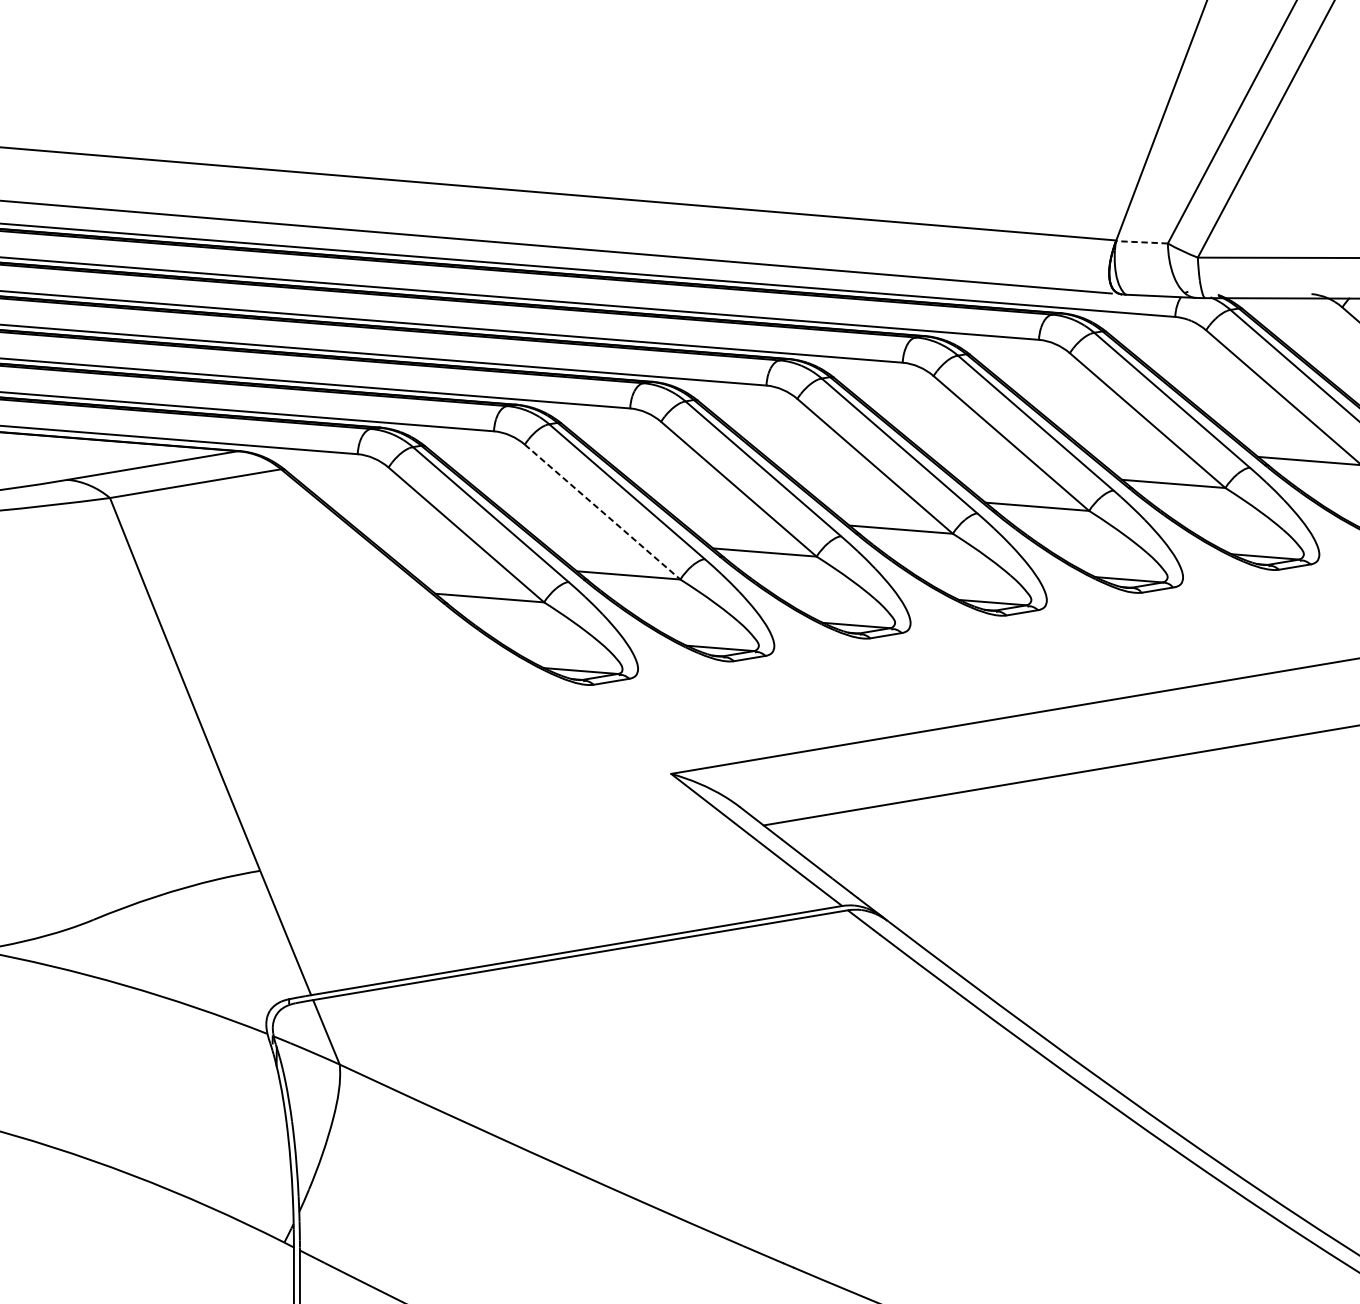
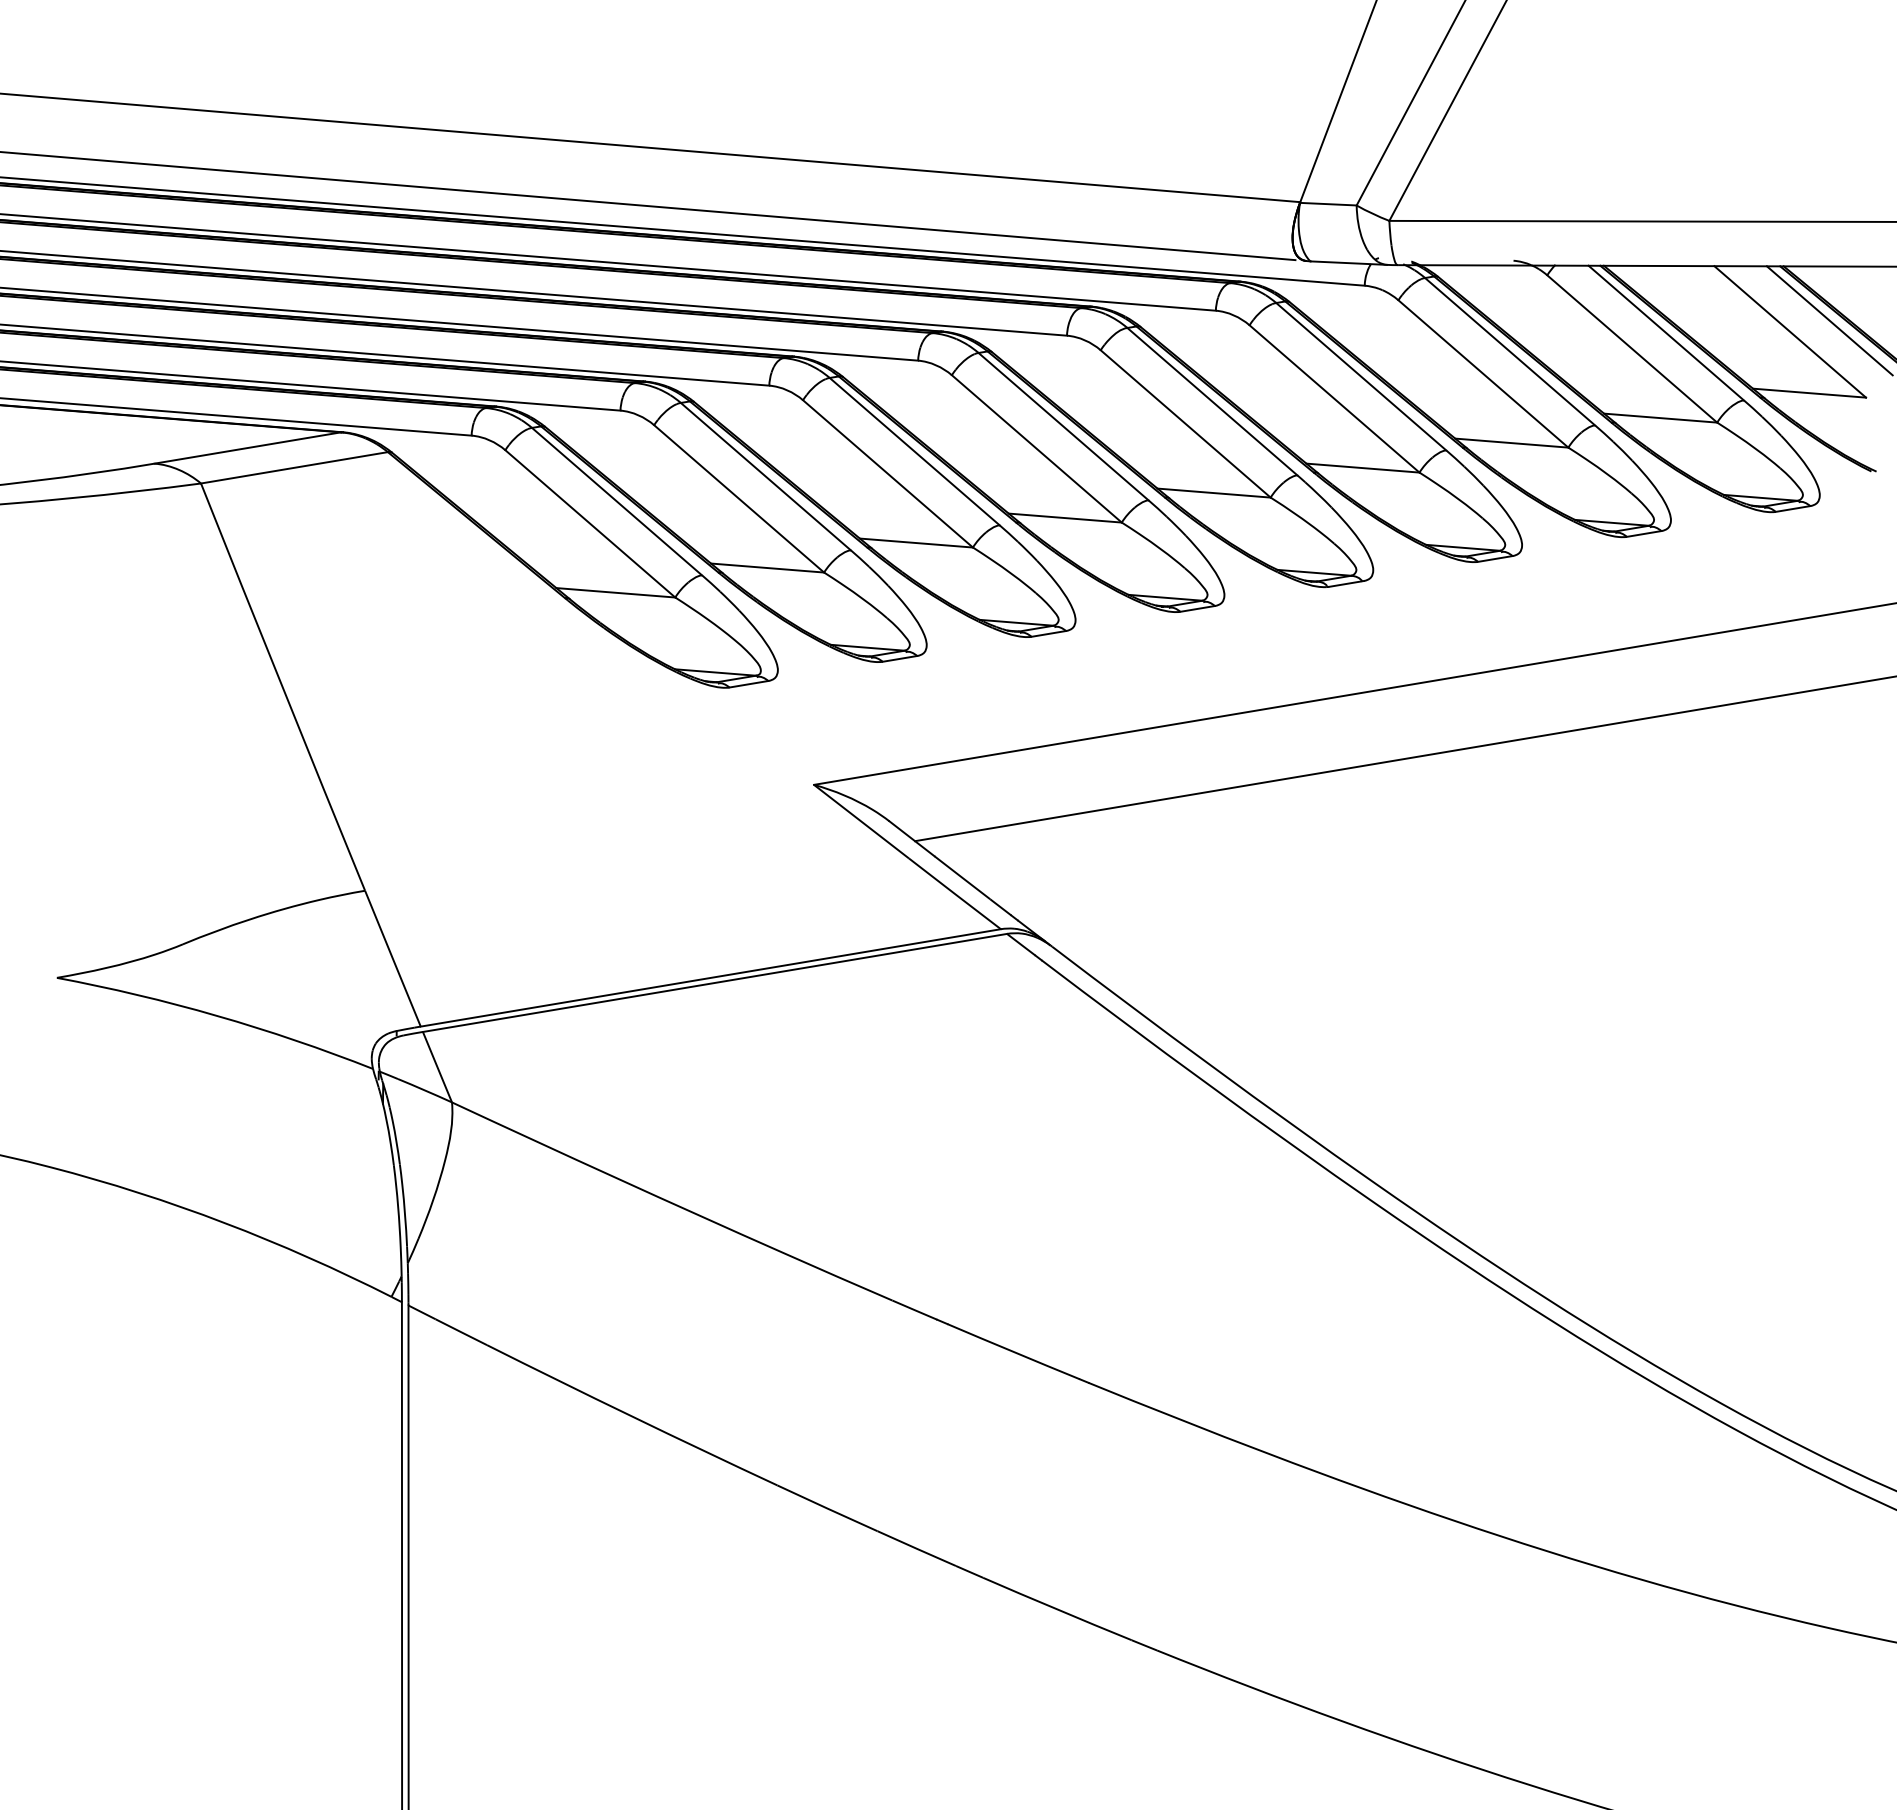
line: (1141, 242) -> (1327, 204), dashed -> solid
line: (602, 512) -> (739, 499), dashed -> solid

